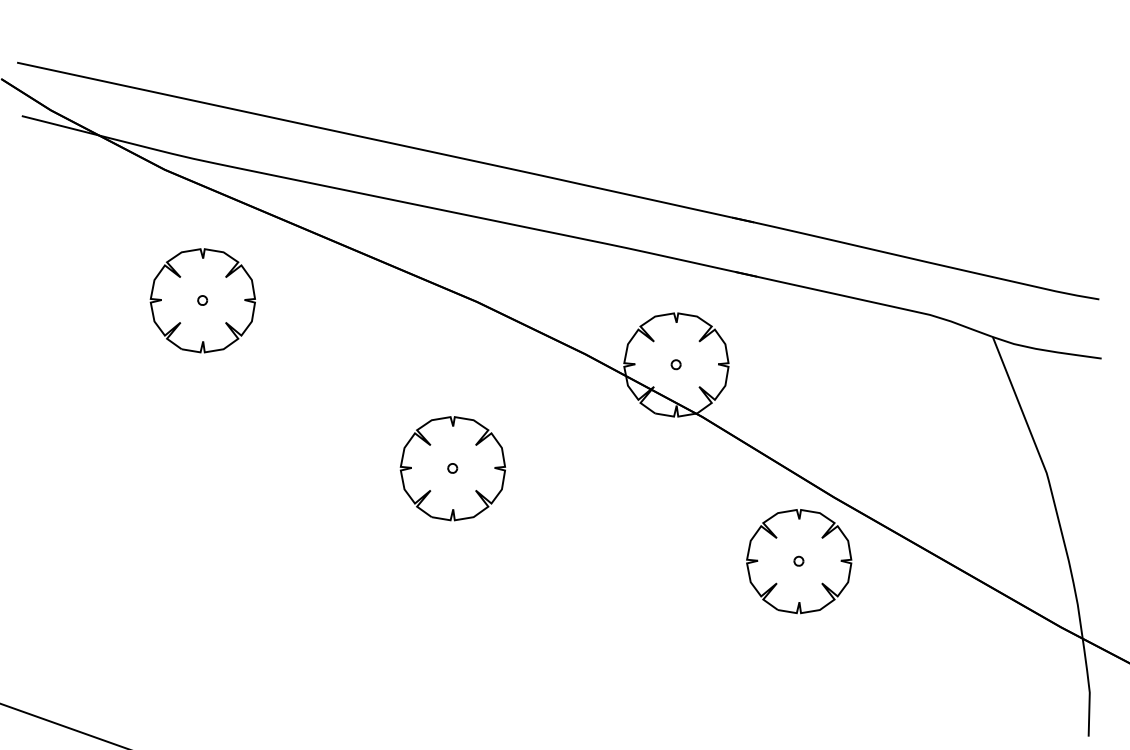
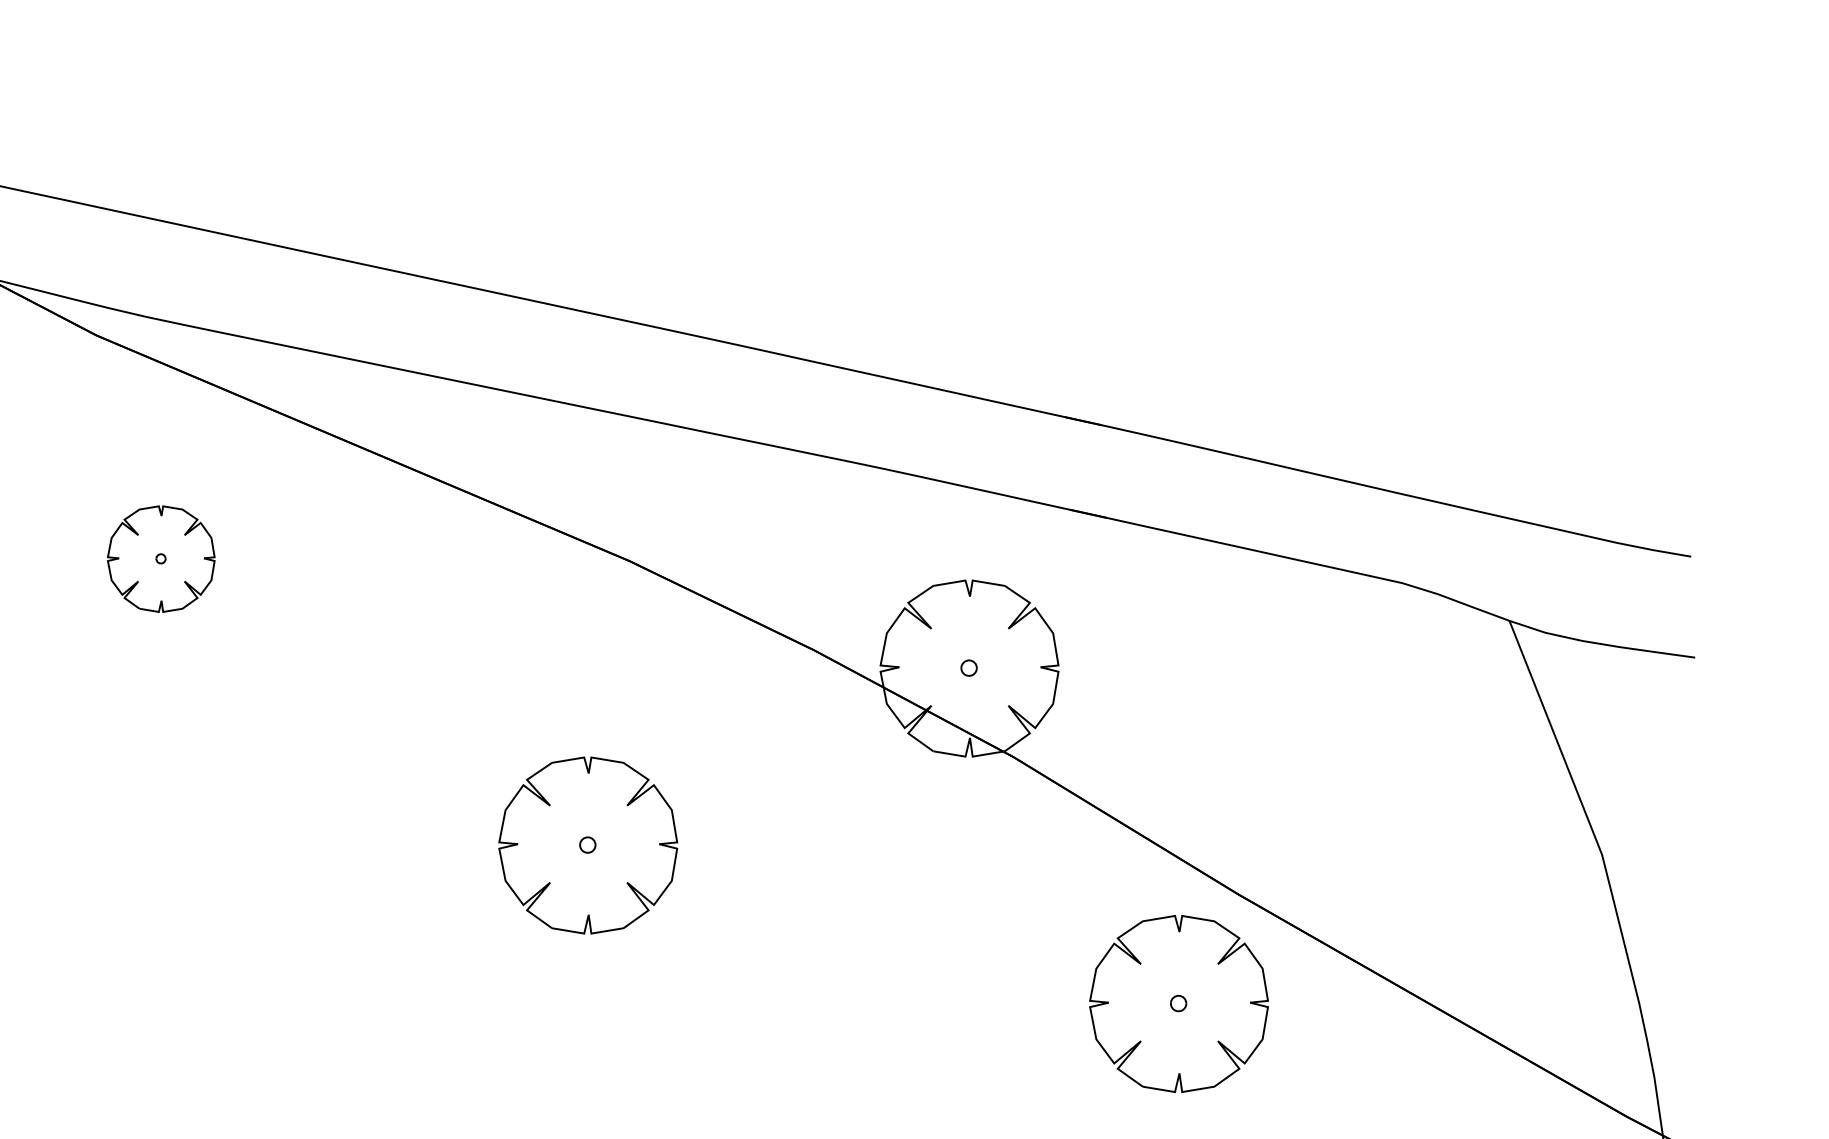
part: (202, 300) -> (160, 558), size x0.6

